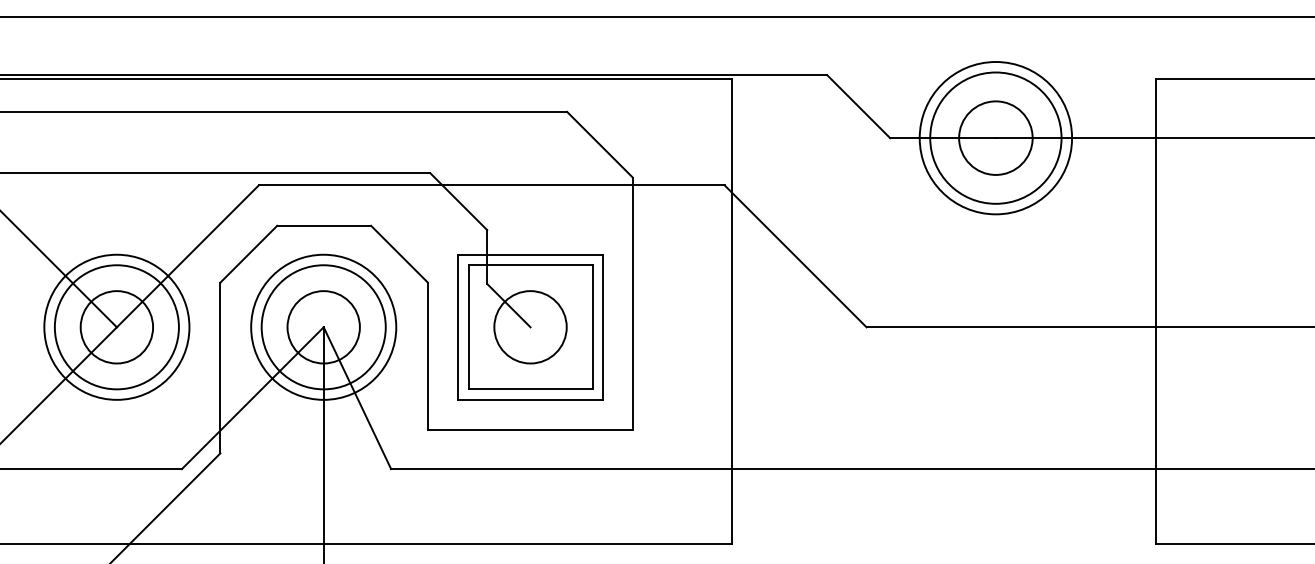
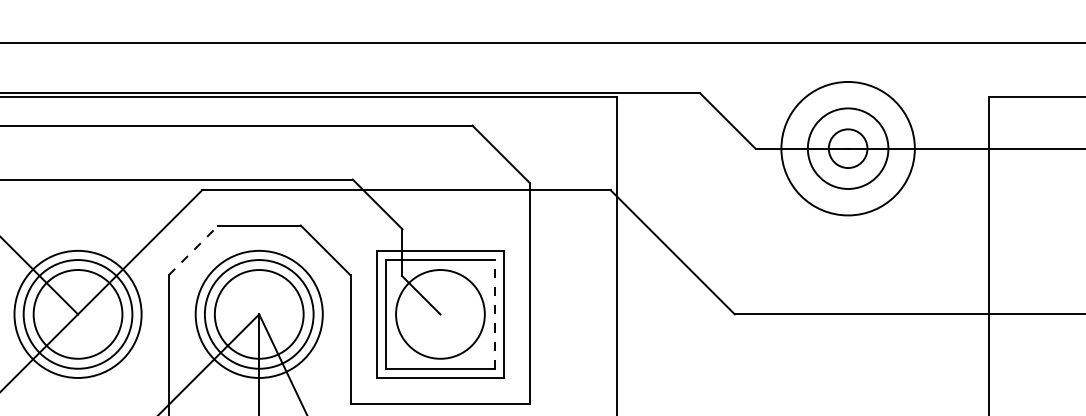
circle: (995, 137) -> (847, 148), size x0.6
circle: (995, 137) -> (847, 148), size x0.7
line: (249, 253) -> (194, 249), solid -> dashed
line: (592, 326) -> (494, 313), solid -> dashed
circle: (116, 327) -> (77, 314), size x1.4
circle: (323, 327) -> (259, 314), size x1.4
circle: (530, 327) -> (440, 314), size x1.4

